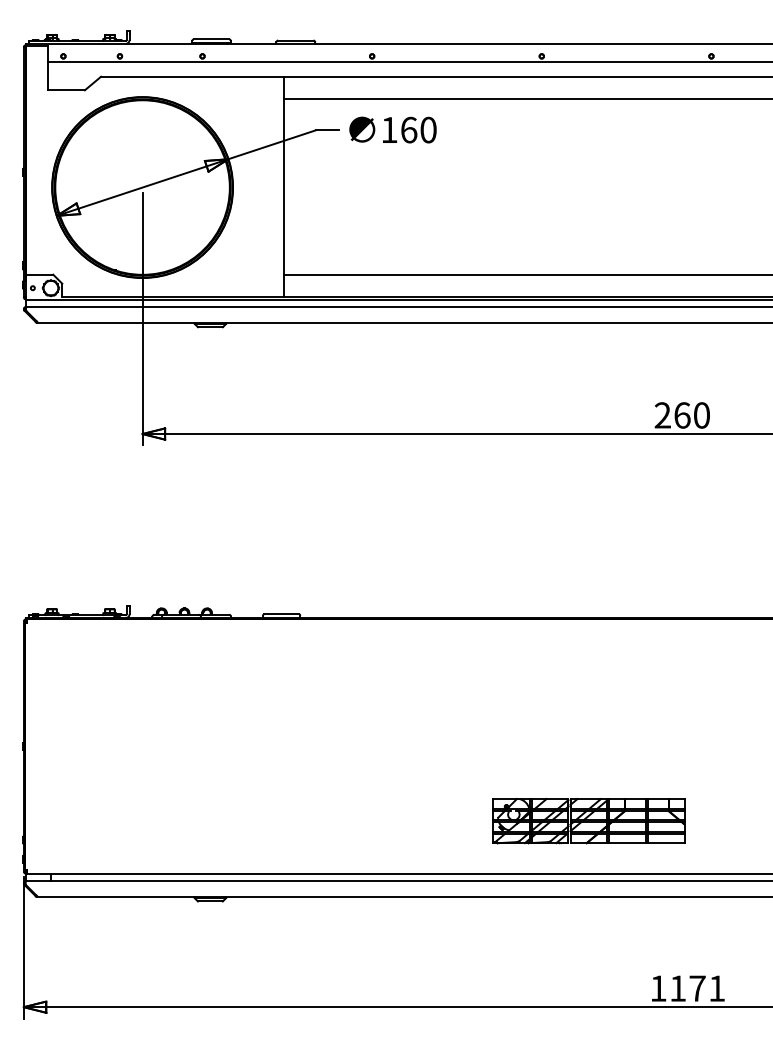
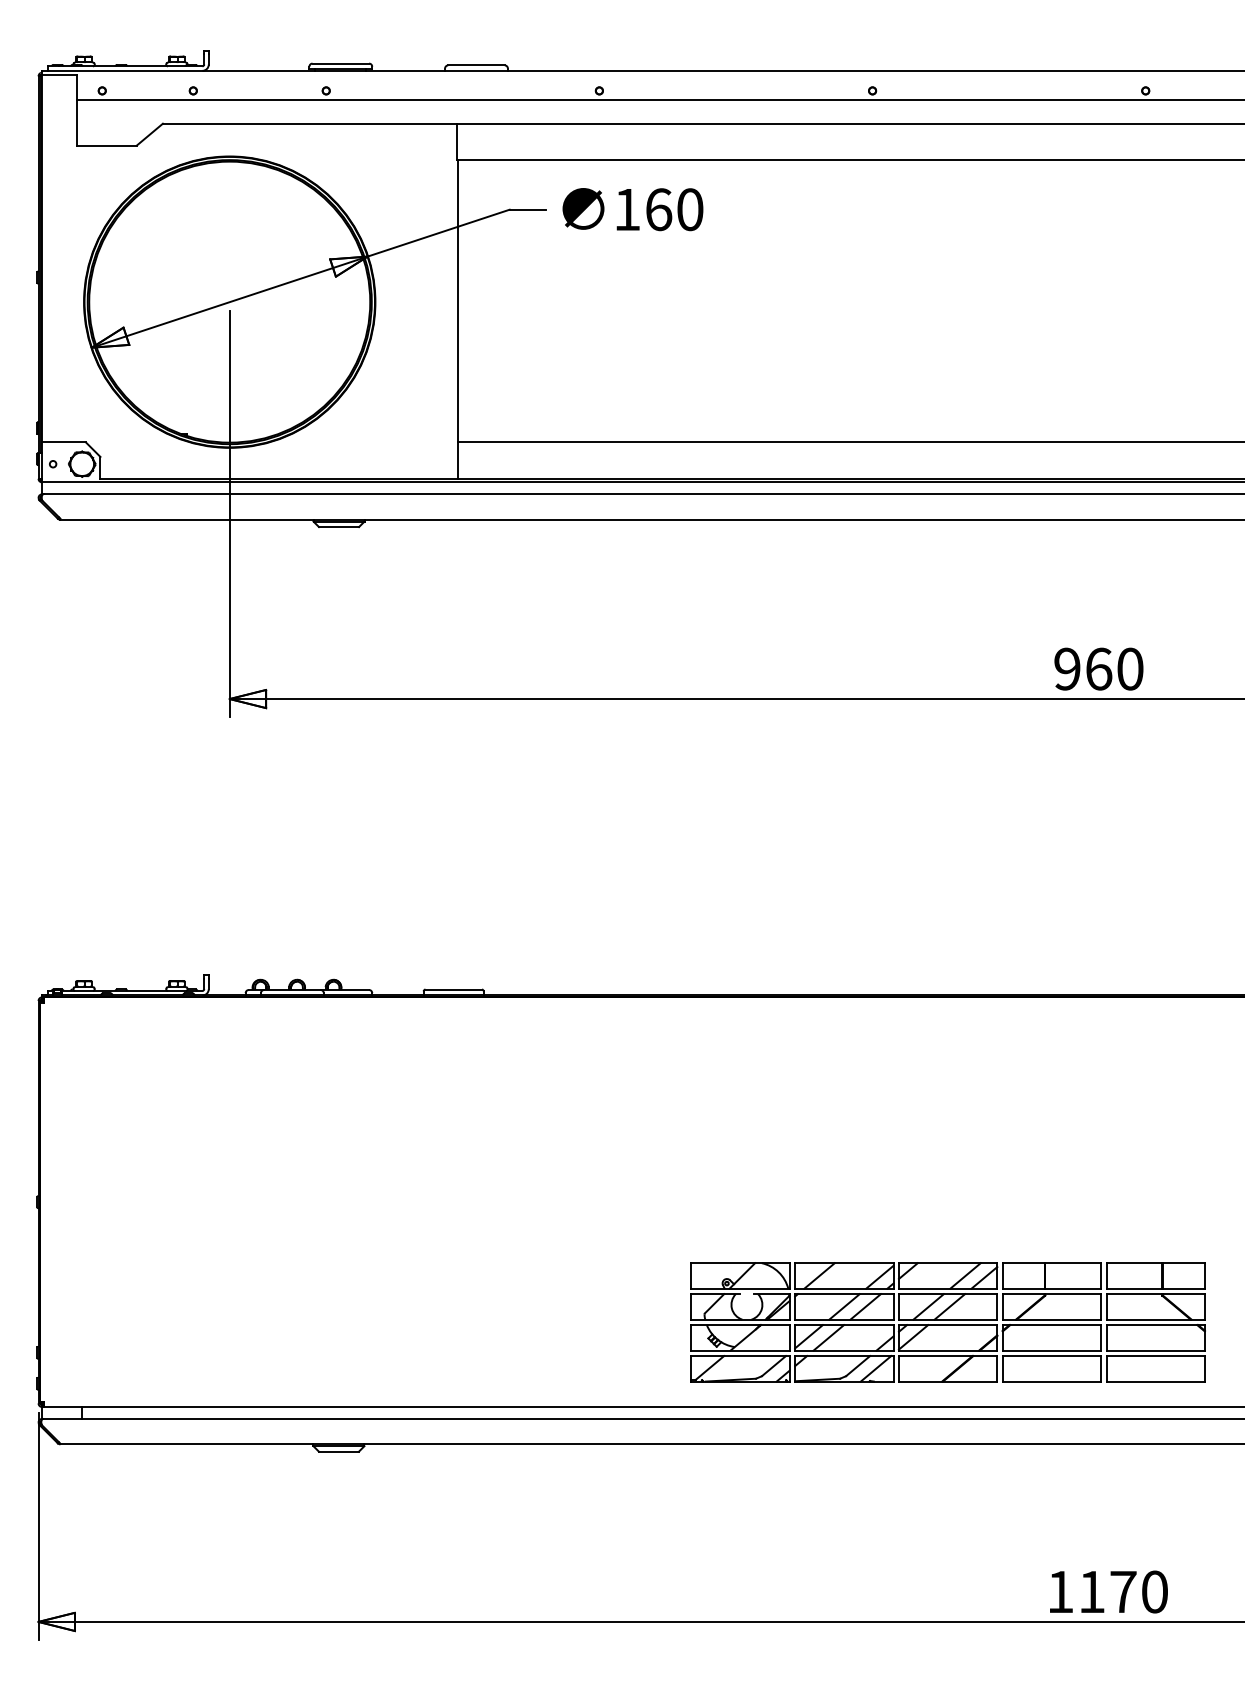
text: (662, 415) -> (1066, 669), 260 -> 960
part: (588, 820) -> (947, 1321), size x1.67
text: (717, 988) -> (1155, 1591), 1171 -> 1170

